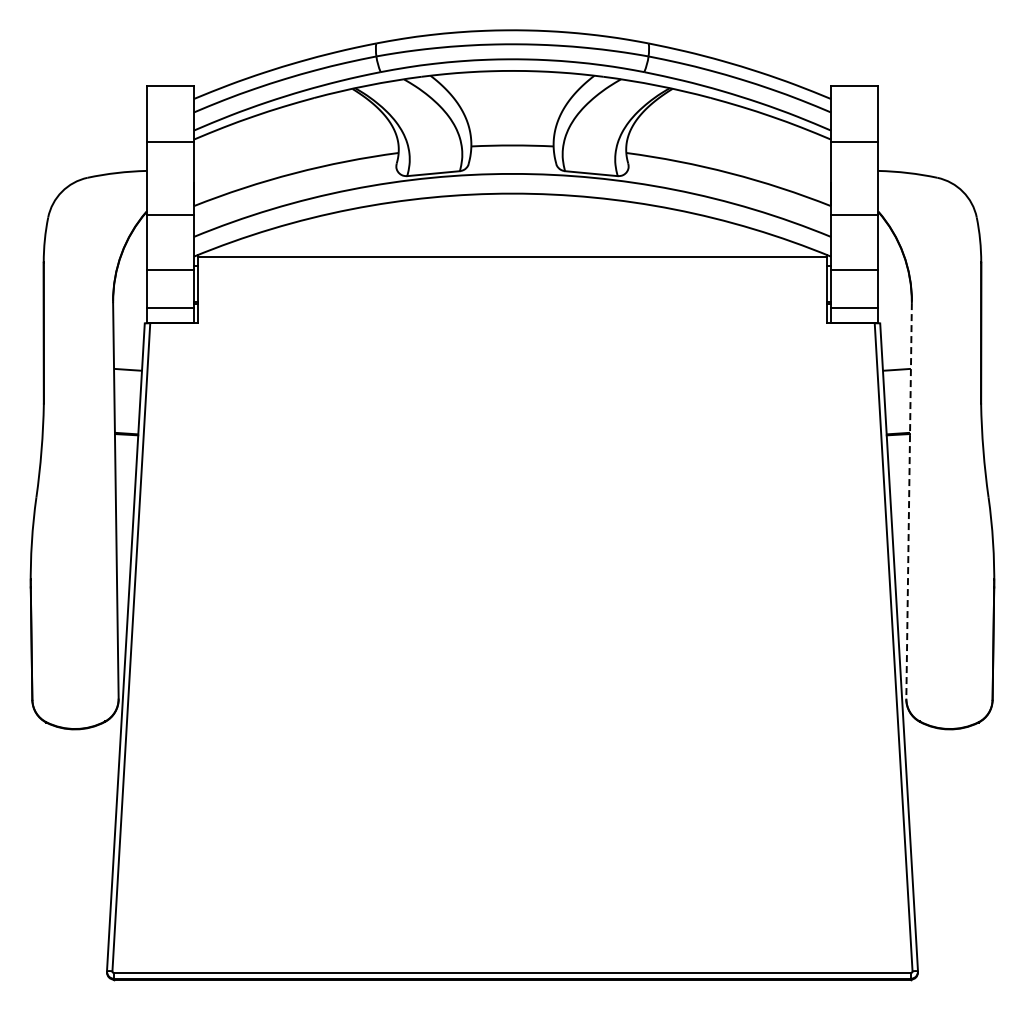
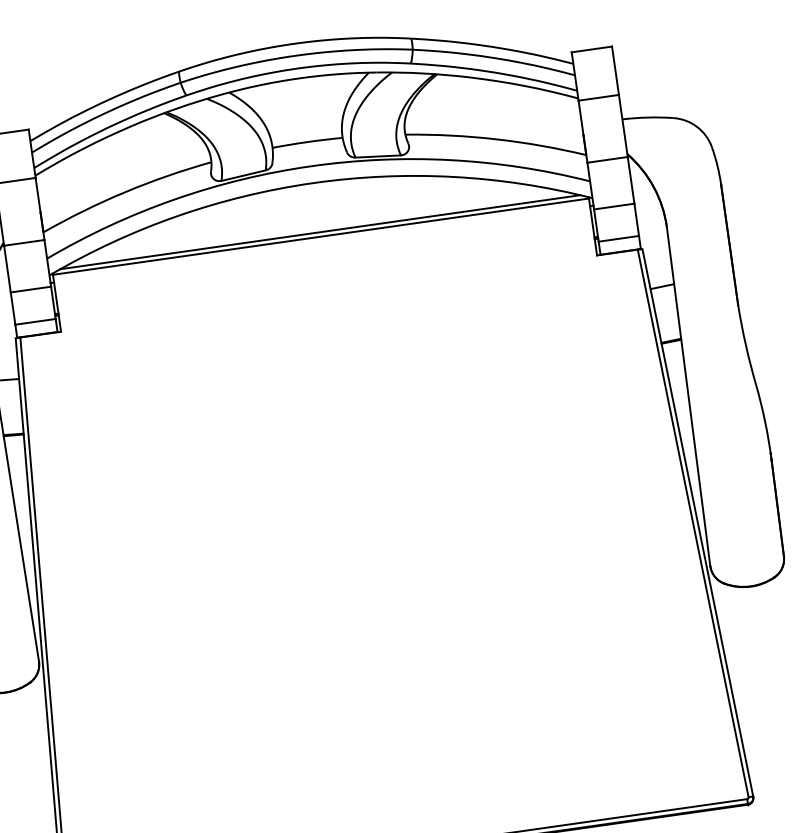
line: (512, 251) -> (320, 232), added
line: (909, 500) -> (688, 396), dashed -> solid

